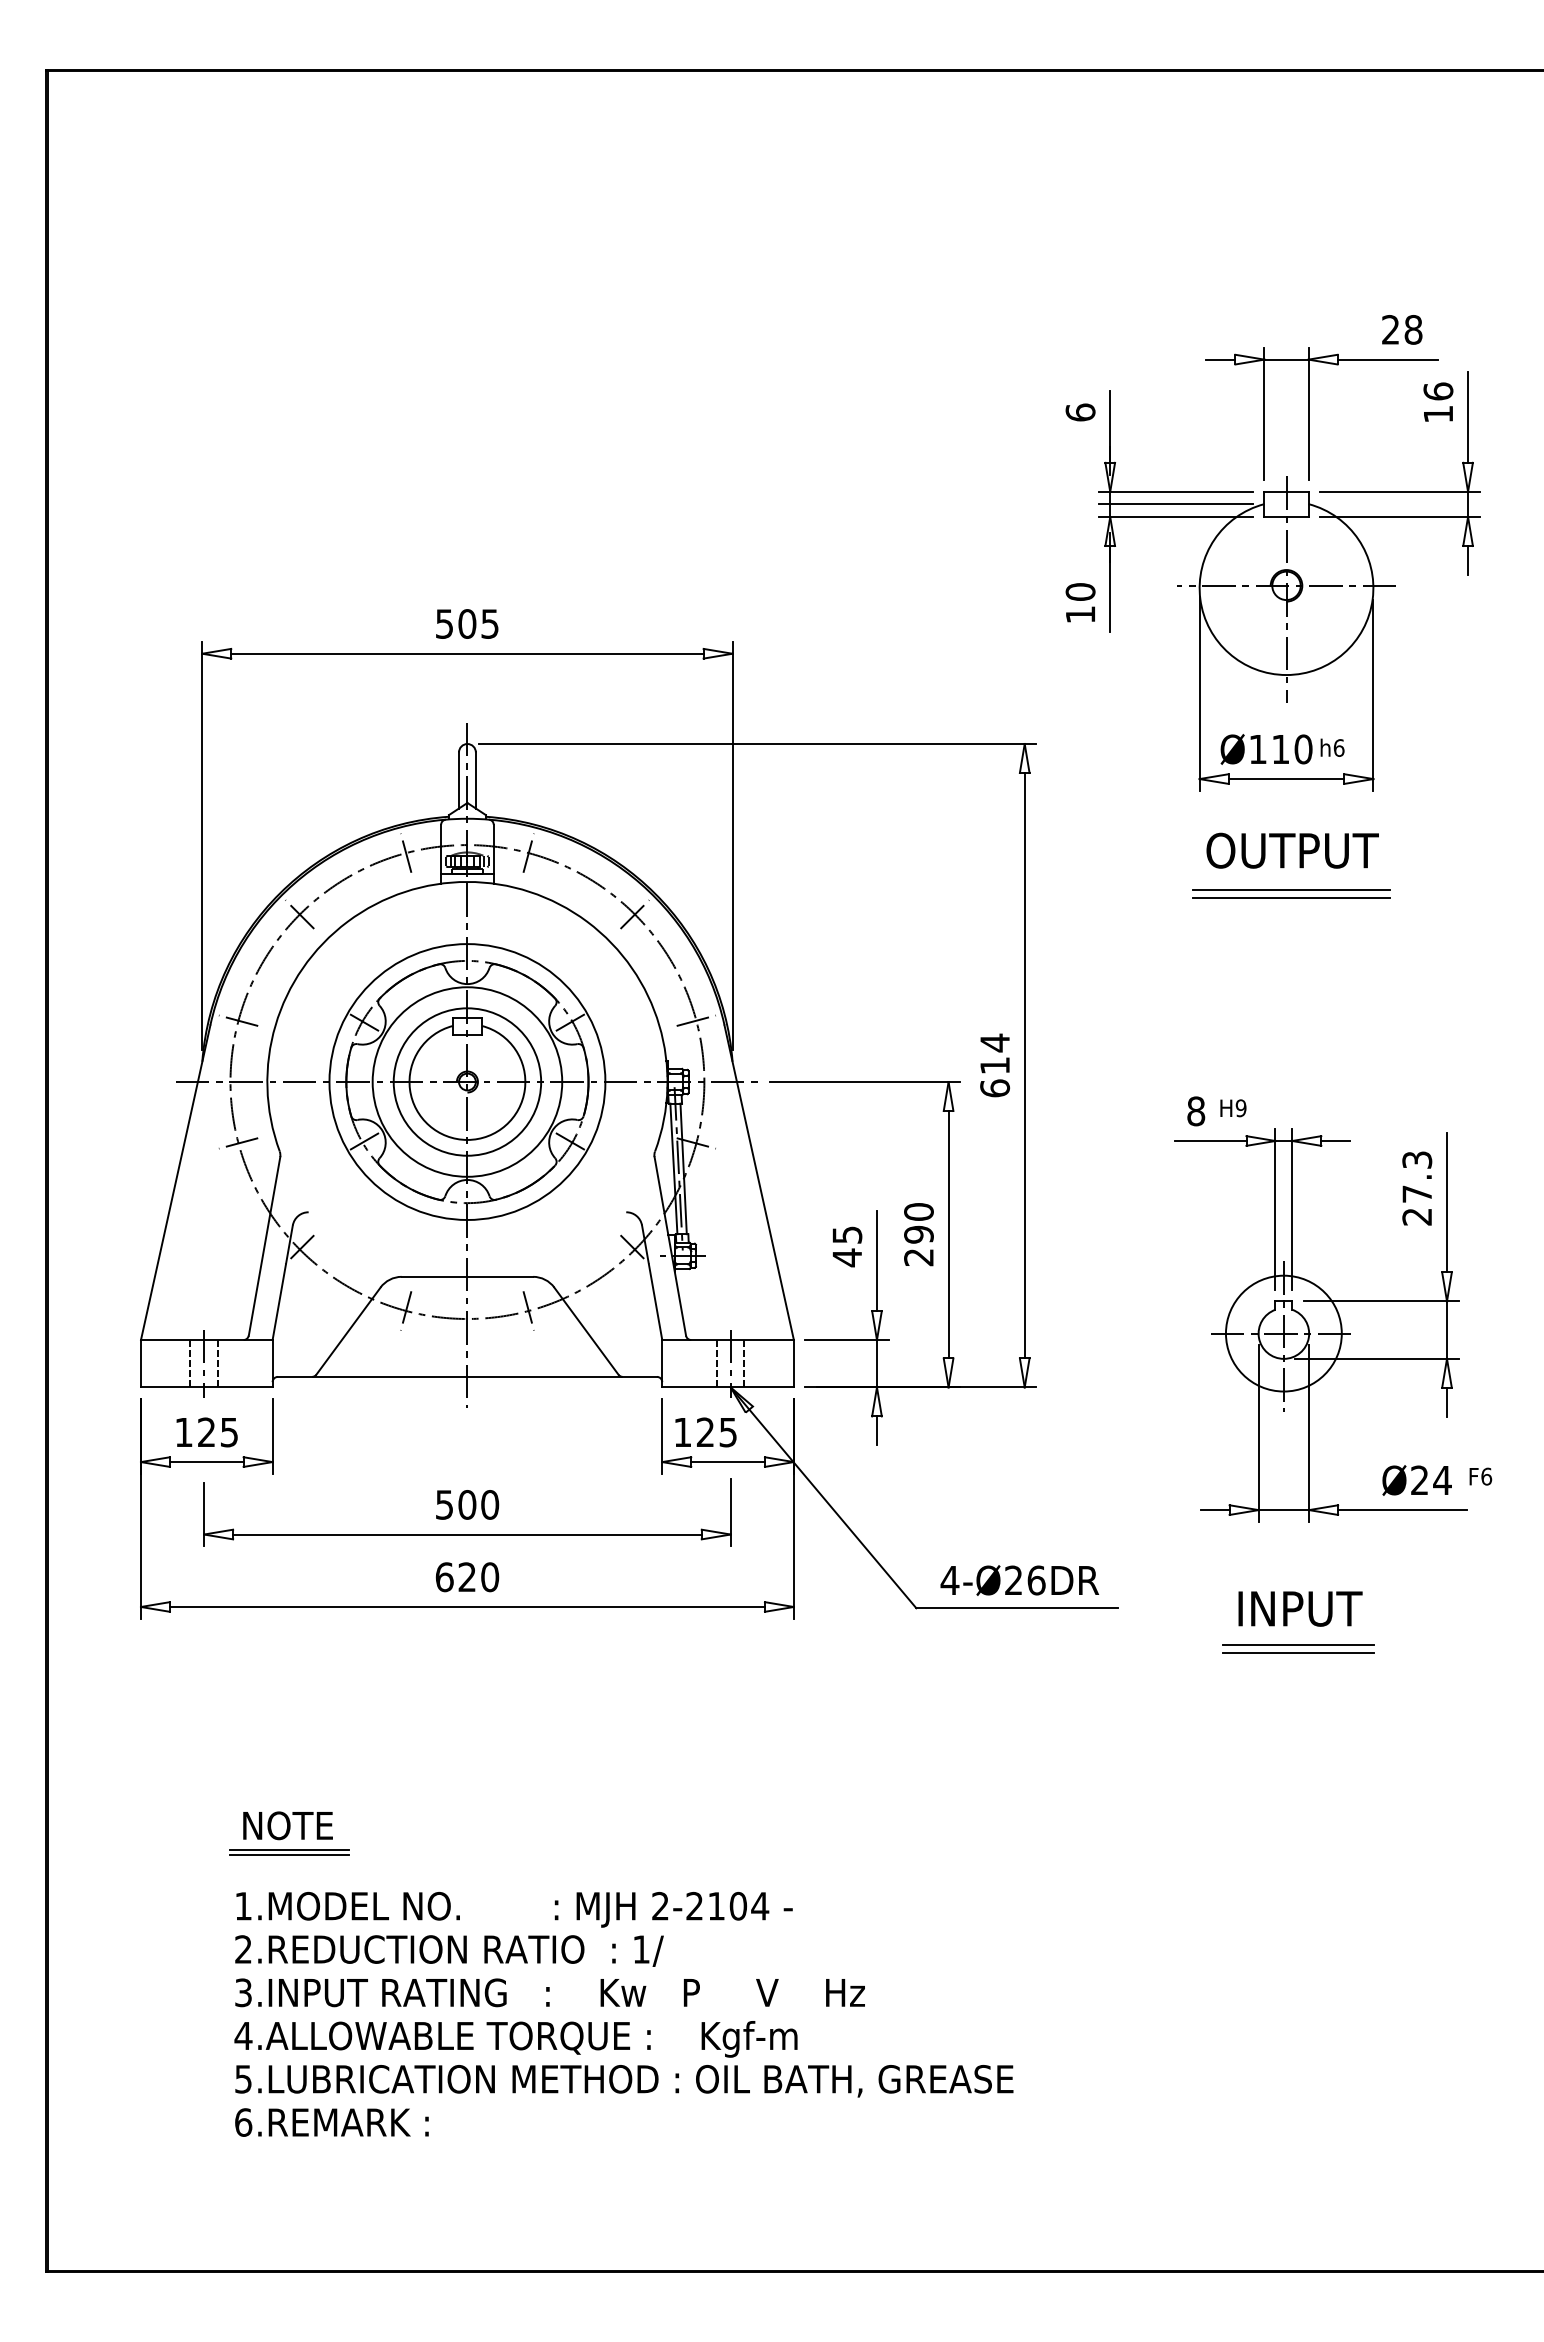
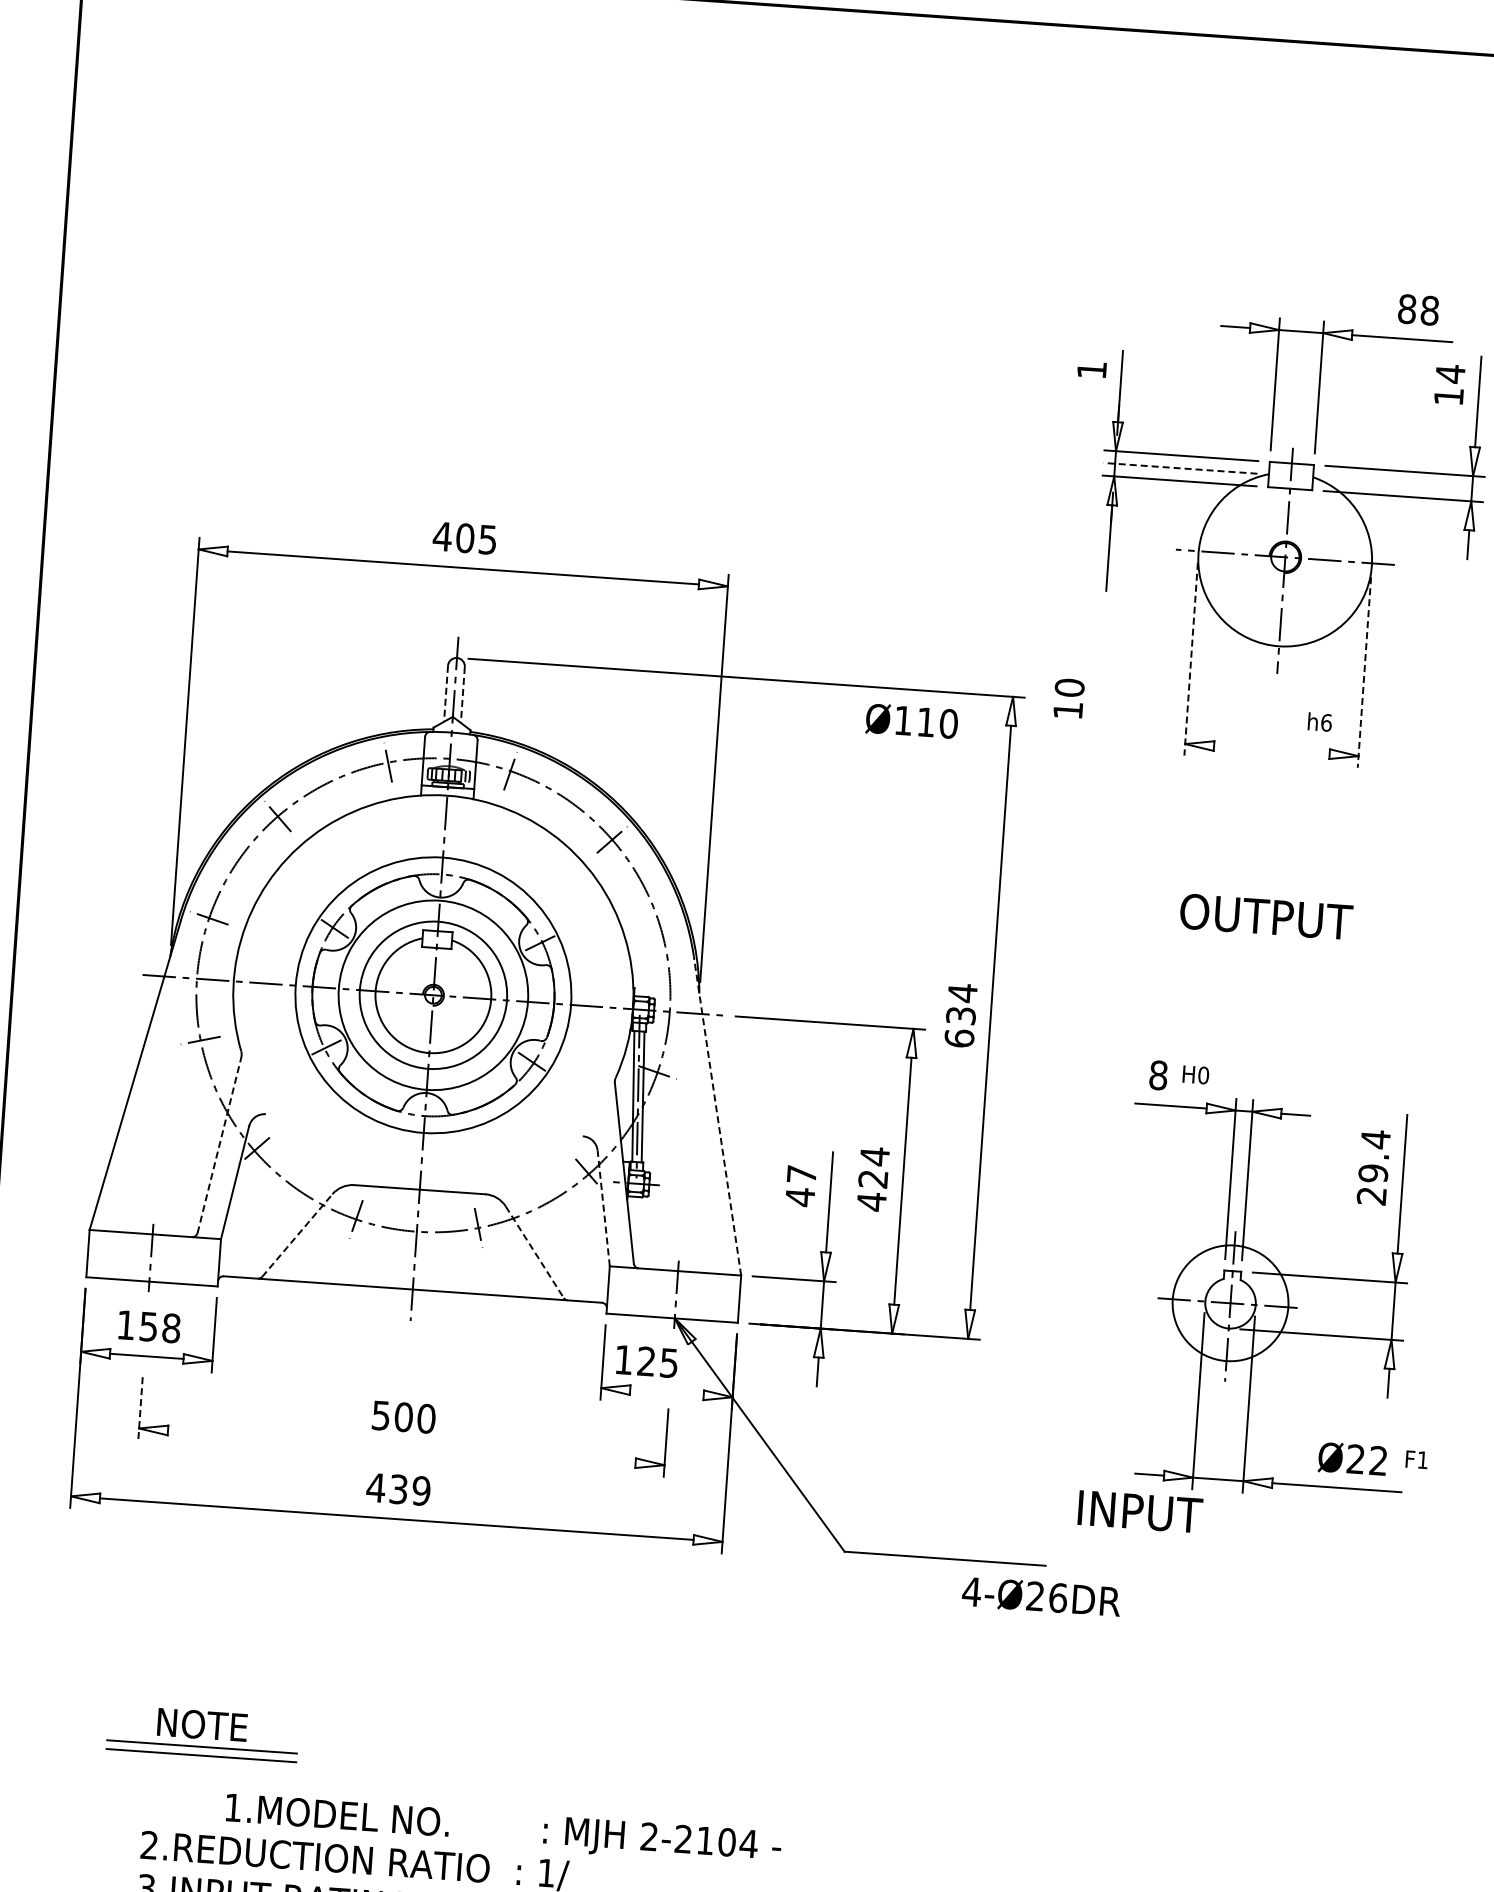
text: (1390, 329) -> (1407, 308), 28 -> 88
text: (1438, 391) -> (1450, 374), 16 -> 14
text: (1080, 412) -> (1091, 369), 6 -> 1
line: (1175, 504) -> (1180, 468), solid -> dashed
text: (1080, 602) -> (1068, 698), moved
text: (444, 623) -> (442, 536), 505 -> 405
line: (1199, 694) -> (1190, 659), solid -> dashed
line: (1373, 695) -> (1364, 672), solid -> dashed
text: (1266, 749) -> (911, 721), moved
line: (1286, 779) -> (1271, 750), removed
line: (459, 780) -> (446, 693), solid -> dashed
line: (475, 780) -> (462, 694), solid -> dashed
text: (1292, 850) -> (1266, 916), moved
line: (1291, 889) -> (1269, 860), removed
line: (1291, 898) -> (1268, 869), removed
line: (695, 1020) -> (665, 949), removed
text: (995, 1065) -> (961, 1015), 614 -> 634
text: (1240, 1108) -> (1202, 1075), H9 -> H0
text: (1417, 1176) -> (1374, 1155), 27.3 -> 29.4
line: (759, 1182) -> (717, 1115), solid -> dashed
text: (847, 1234) -> (802, 1173), 45 -> 47
text: (918, 1234) -> (872, 1178), 290 -> 424
line: (264, 1246) -> (219, 1145), solid -> dashed
line: (652, 1282) -> (604, 1208), solid -> dashed
line: (348, 1330) -> (297, 1234), solid -> dashed
line: (586, 1331) -> (534, 1252), solid -> dashed
line: (190, 1363) -> (137, 1256), removed
line: (217, 1363) -> (164, 1258), removed
line: (717, 1363) -> (663, 1293), removed
line: (744, 1363) -> (690, 1295), removed
text: (218, 1432) -> (160, 1327), 125 -> 158
line: (727, 1462) -> (666, 1393), removed
text: (1486, 1476) -> (1422, 1460), F6 -> F1
text: (1442, 1479) -> (1378, 1459), Ø24 -> Ø22
line: (204, 1515) -> (140, 1409), solid -> dashed
line: (467, 1534) -> (401, 1446), removed
text: (467, 1577) -> (398, 1489), 620 -> 439
text: (1019, 1580) -> (1041, 1596), moved
text: (1300, 1608) -> (1140, 1511), moved
line: (1298, 1644) -> (1223, 1614), removed
line: (1298, 1653) -> (1222, 1623), removed
part: (289, 1852) -> (202, 1751), size x1.6
text: (514, 1909) -> (503, 1829), moved

